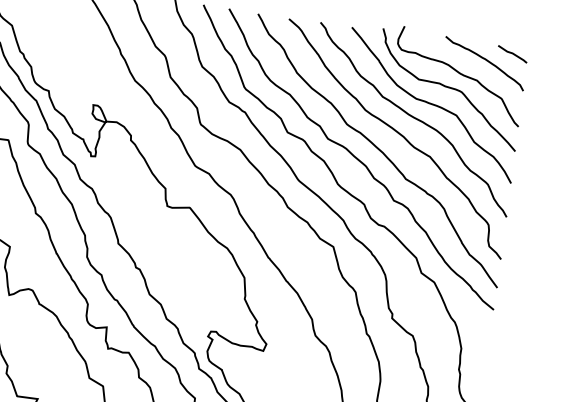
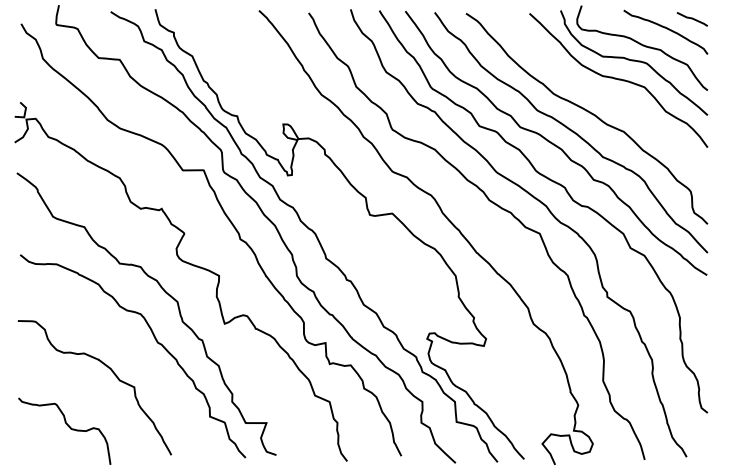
curve: (413, 118) -> (602, 95), removed

